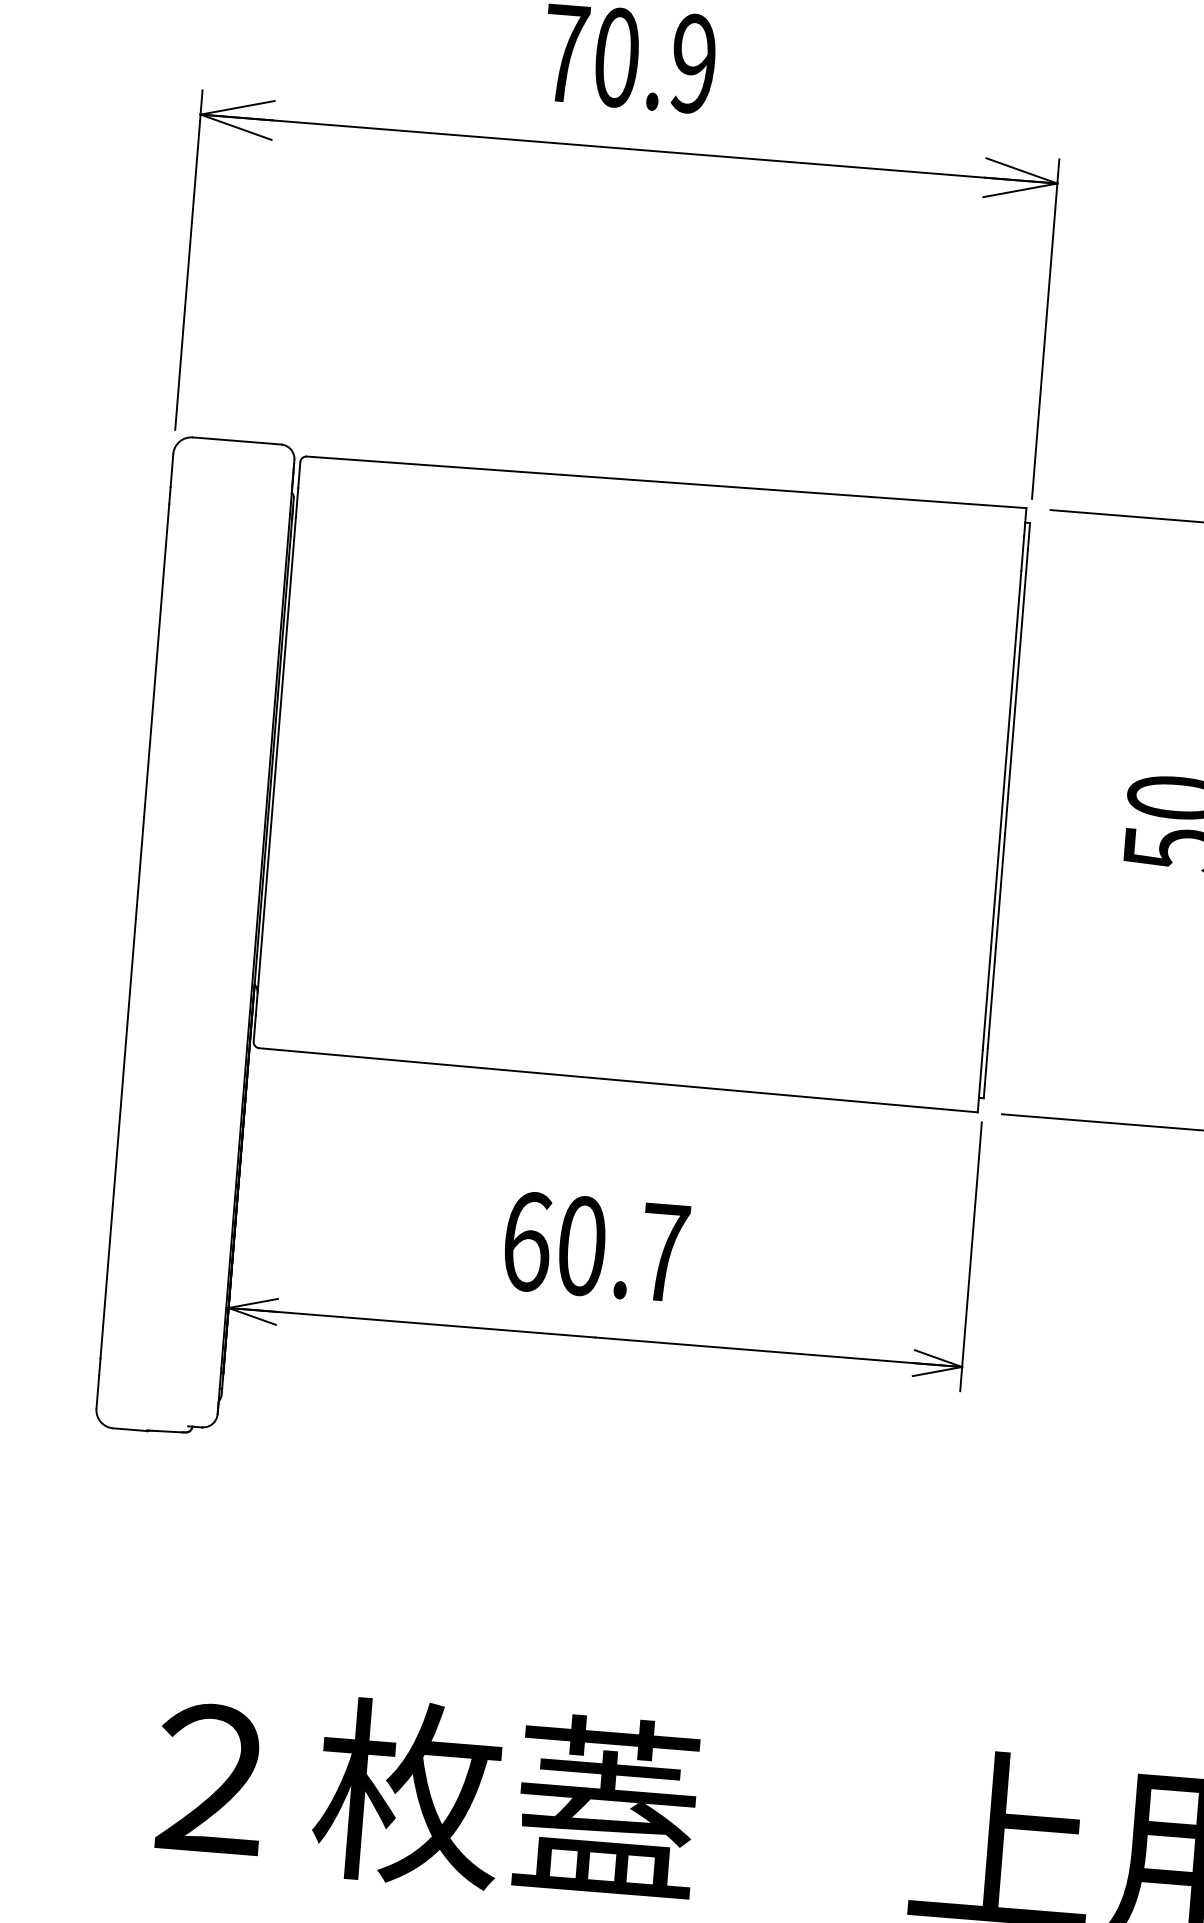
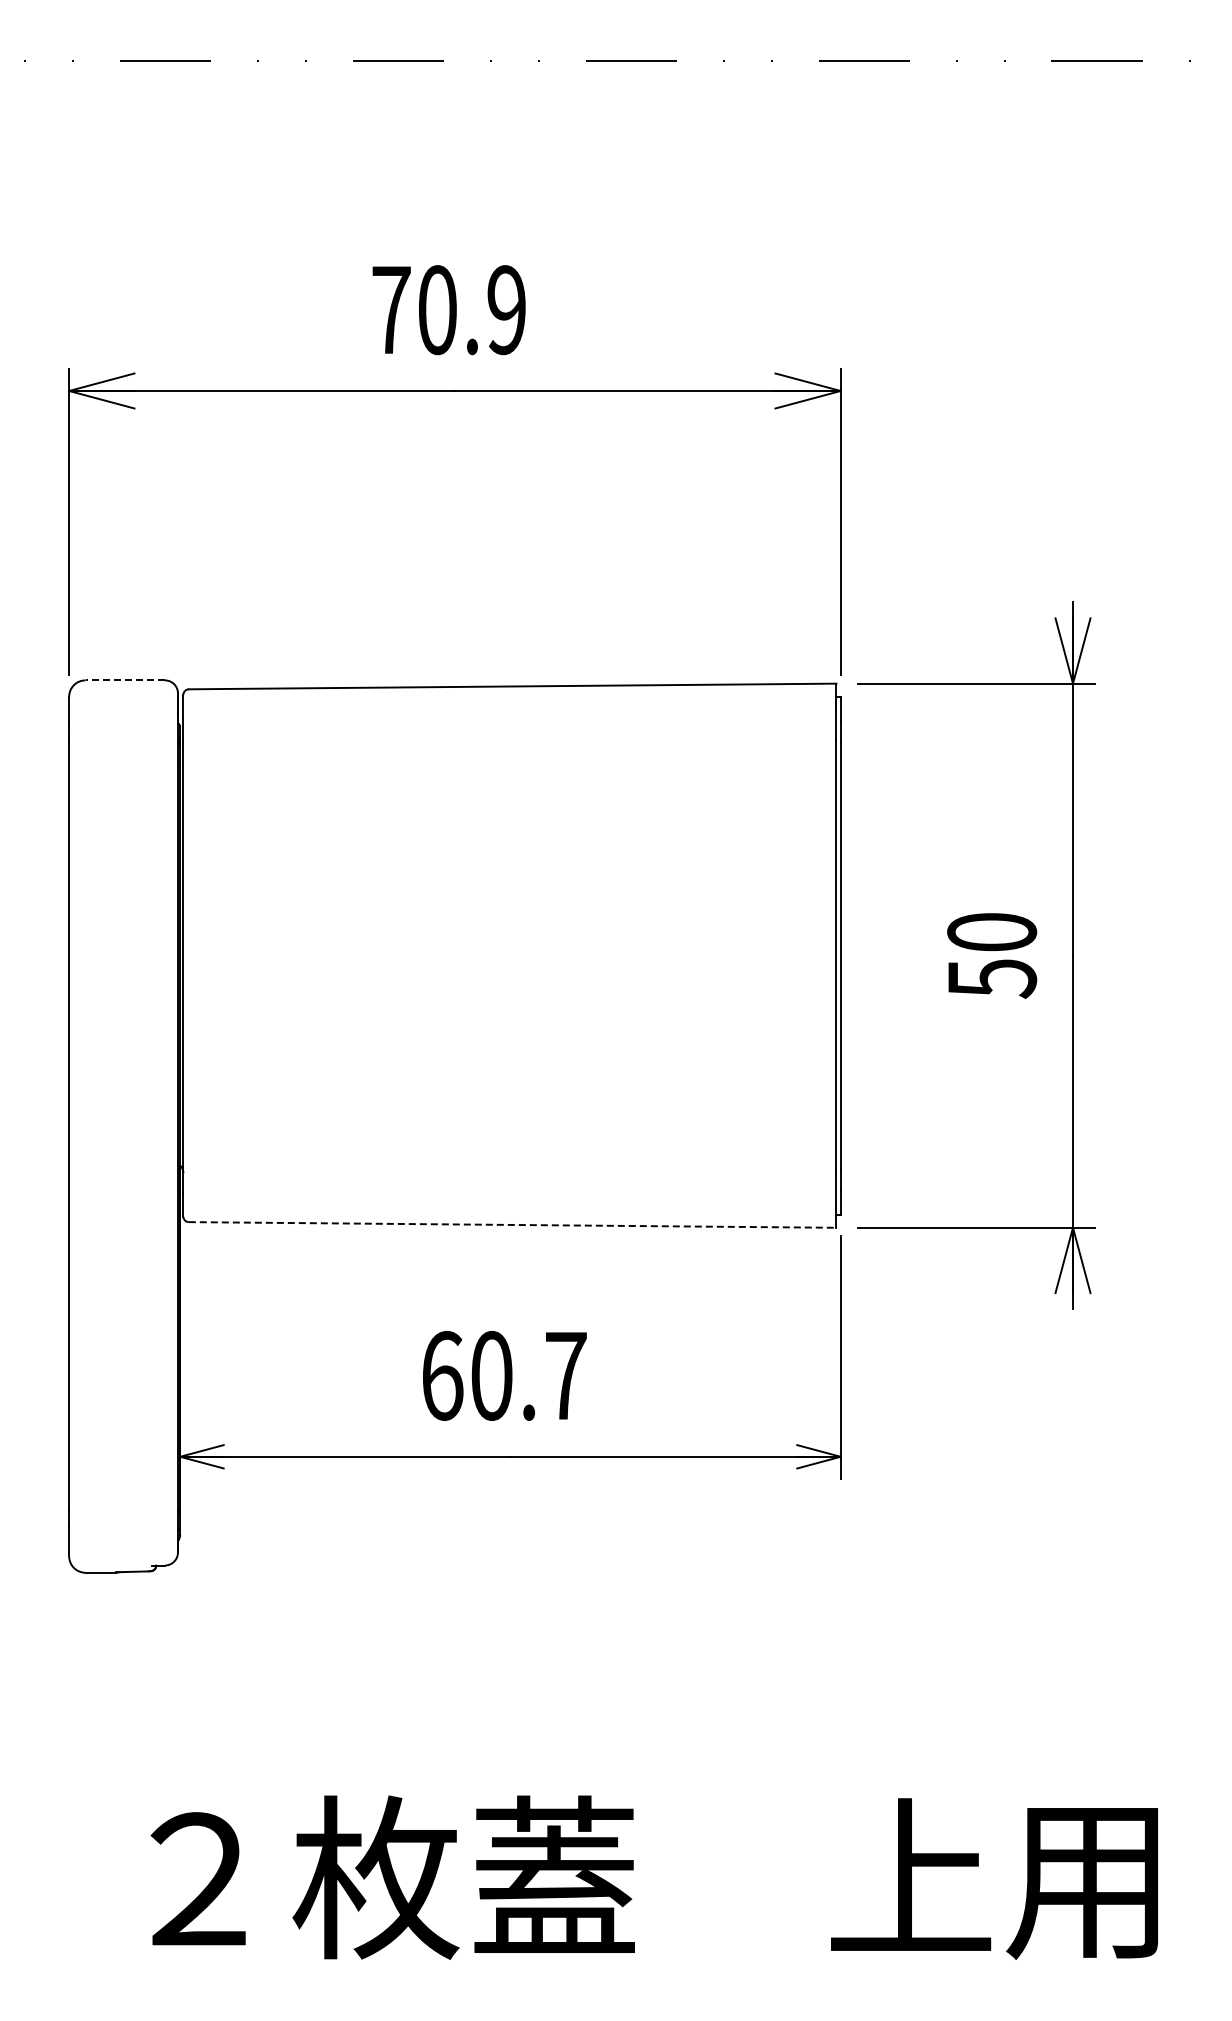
line: (237, 441) -> (125, 680), solid -> dashed
line: (618, 1079) -> (512, 1224), solid -> dashed

